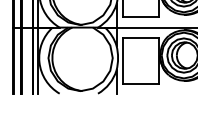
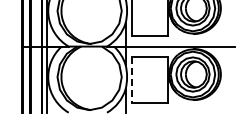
line: (122, 60) -> (131, 79), solid -> dashed

